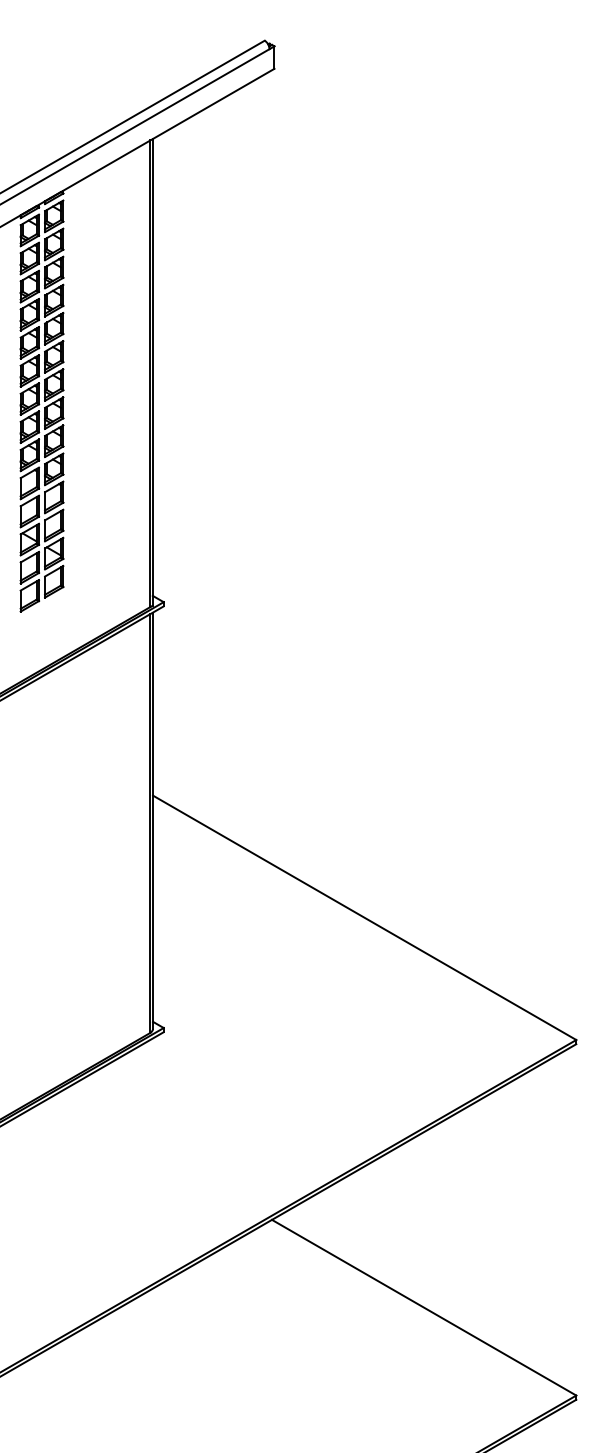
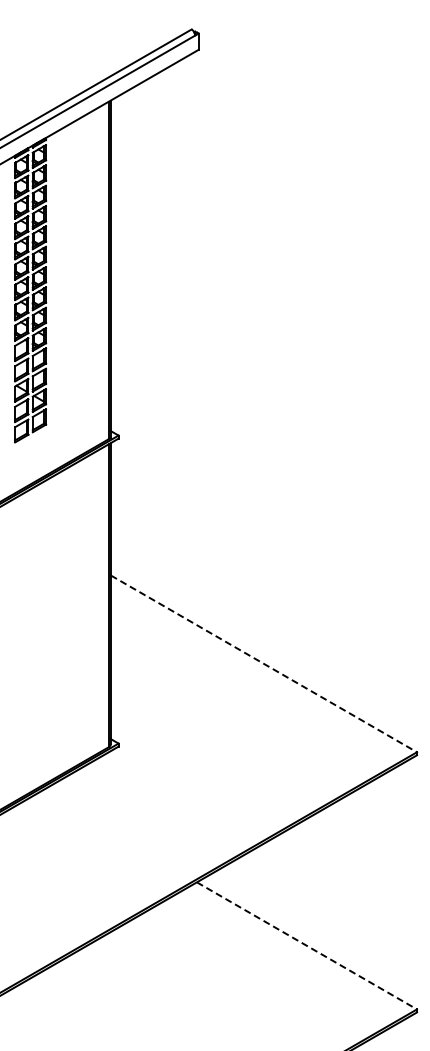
line: (364, 917) -> (263, 663), solid -> dashed
line: (424, 1308) -> (307, 946), solid -> dashed

